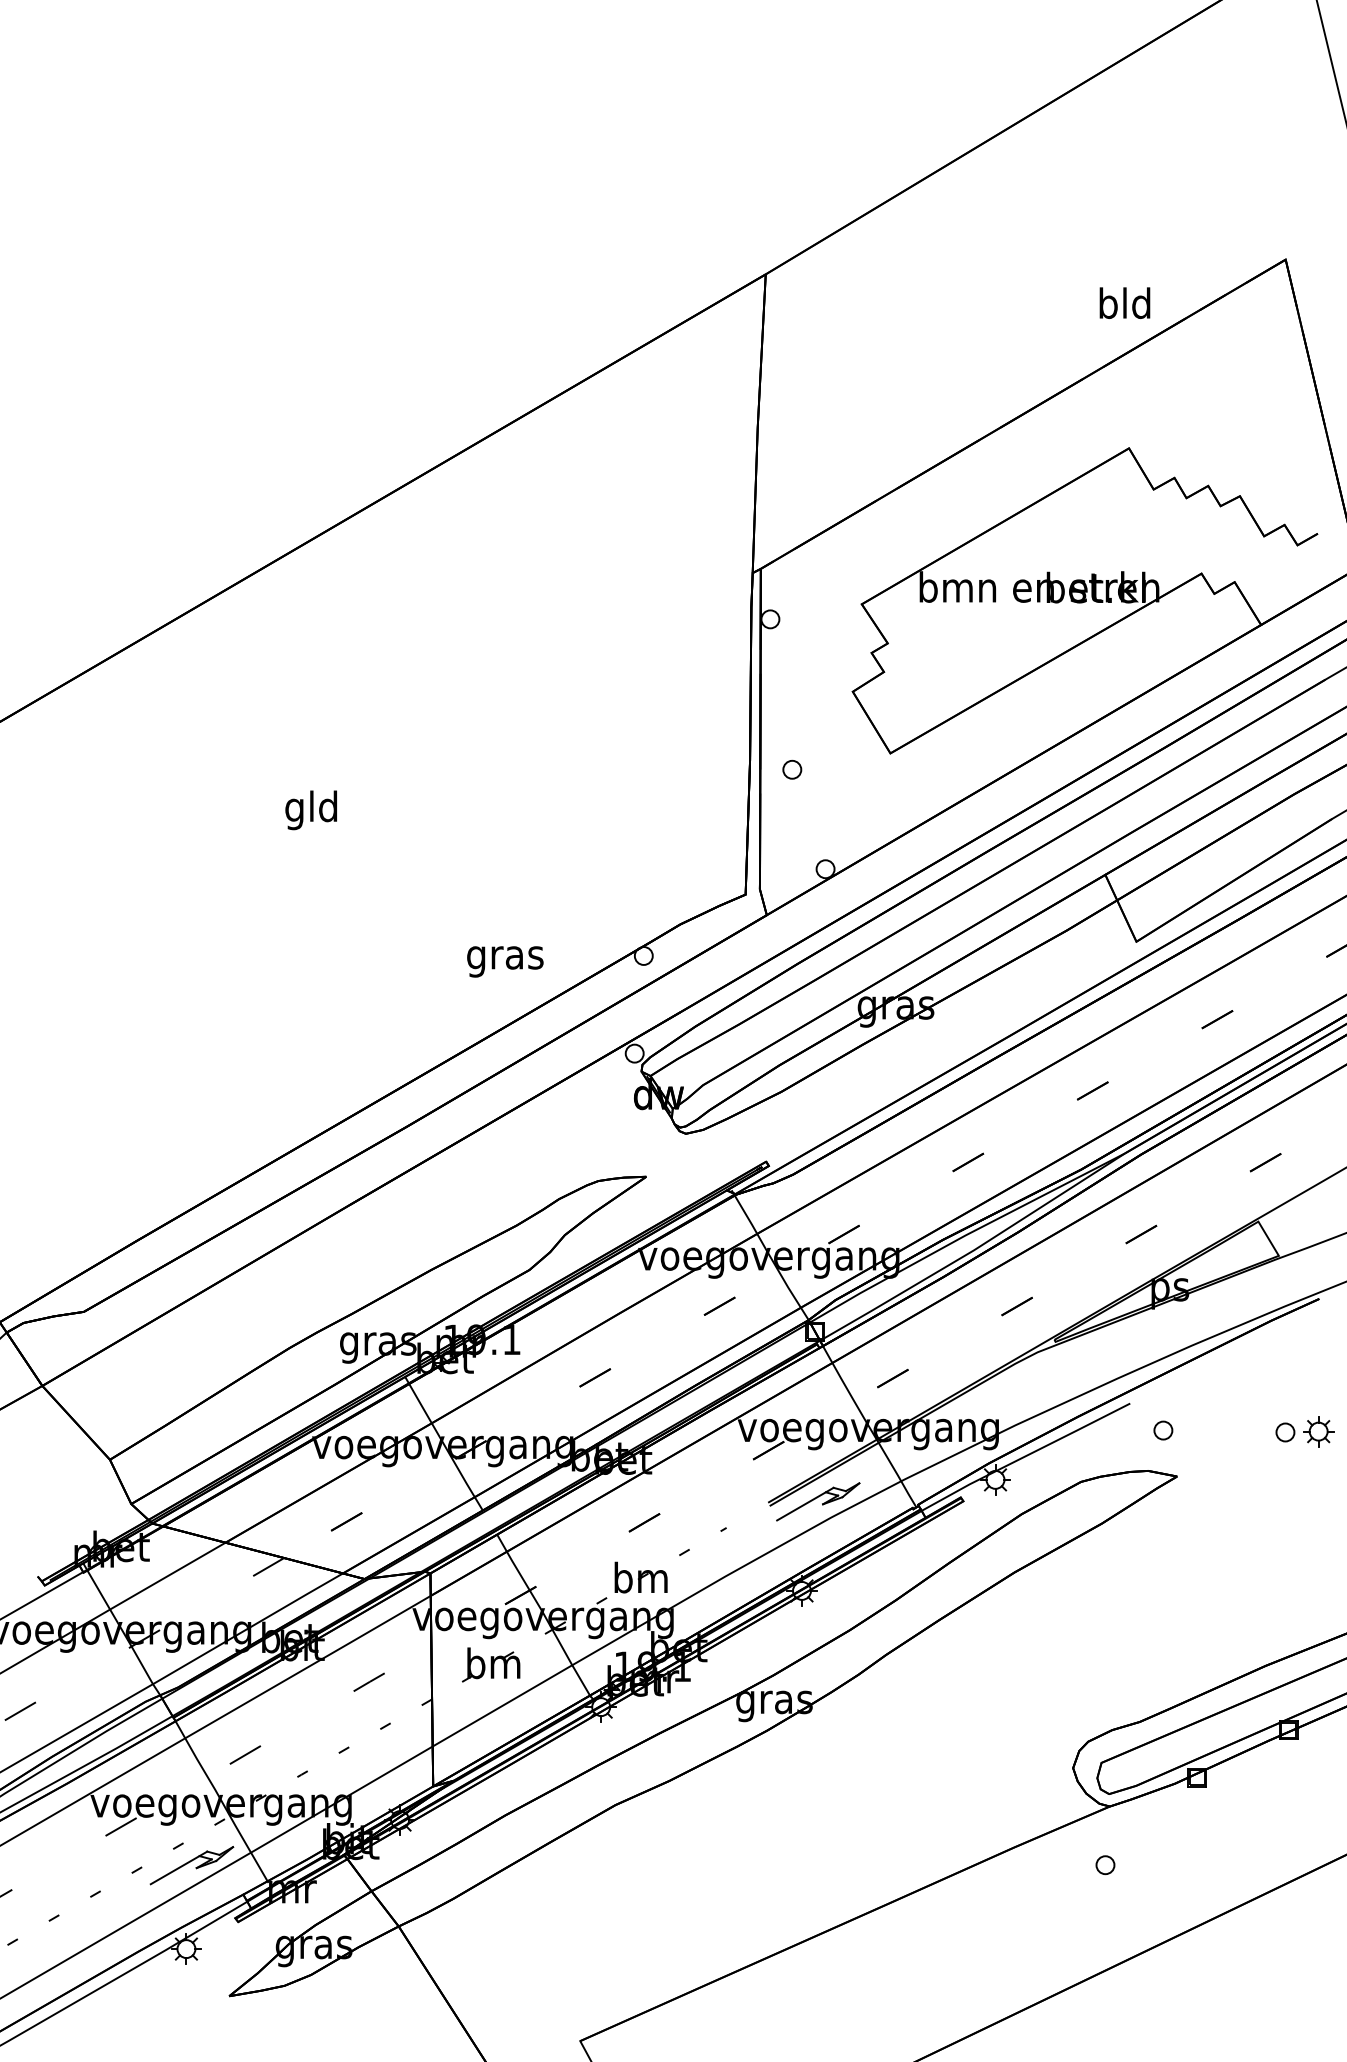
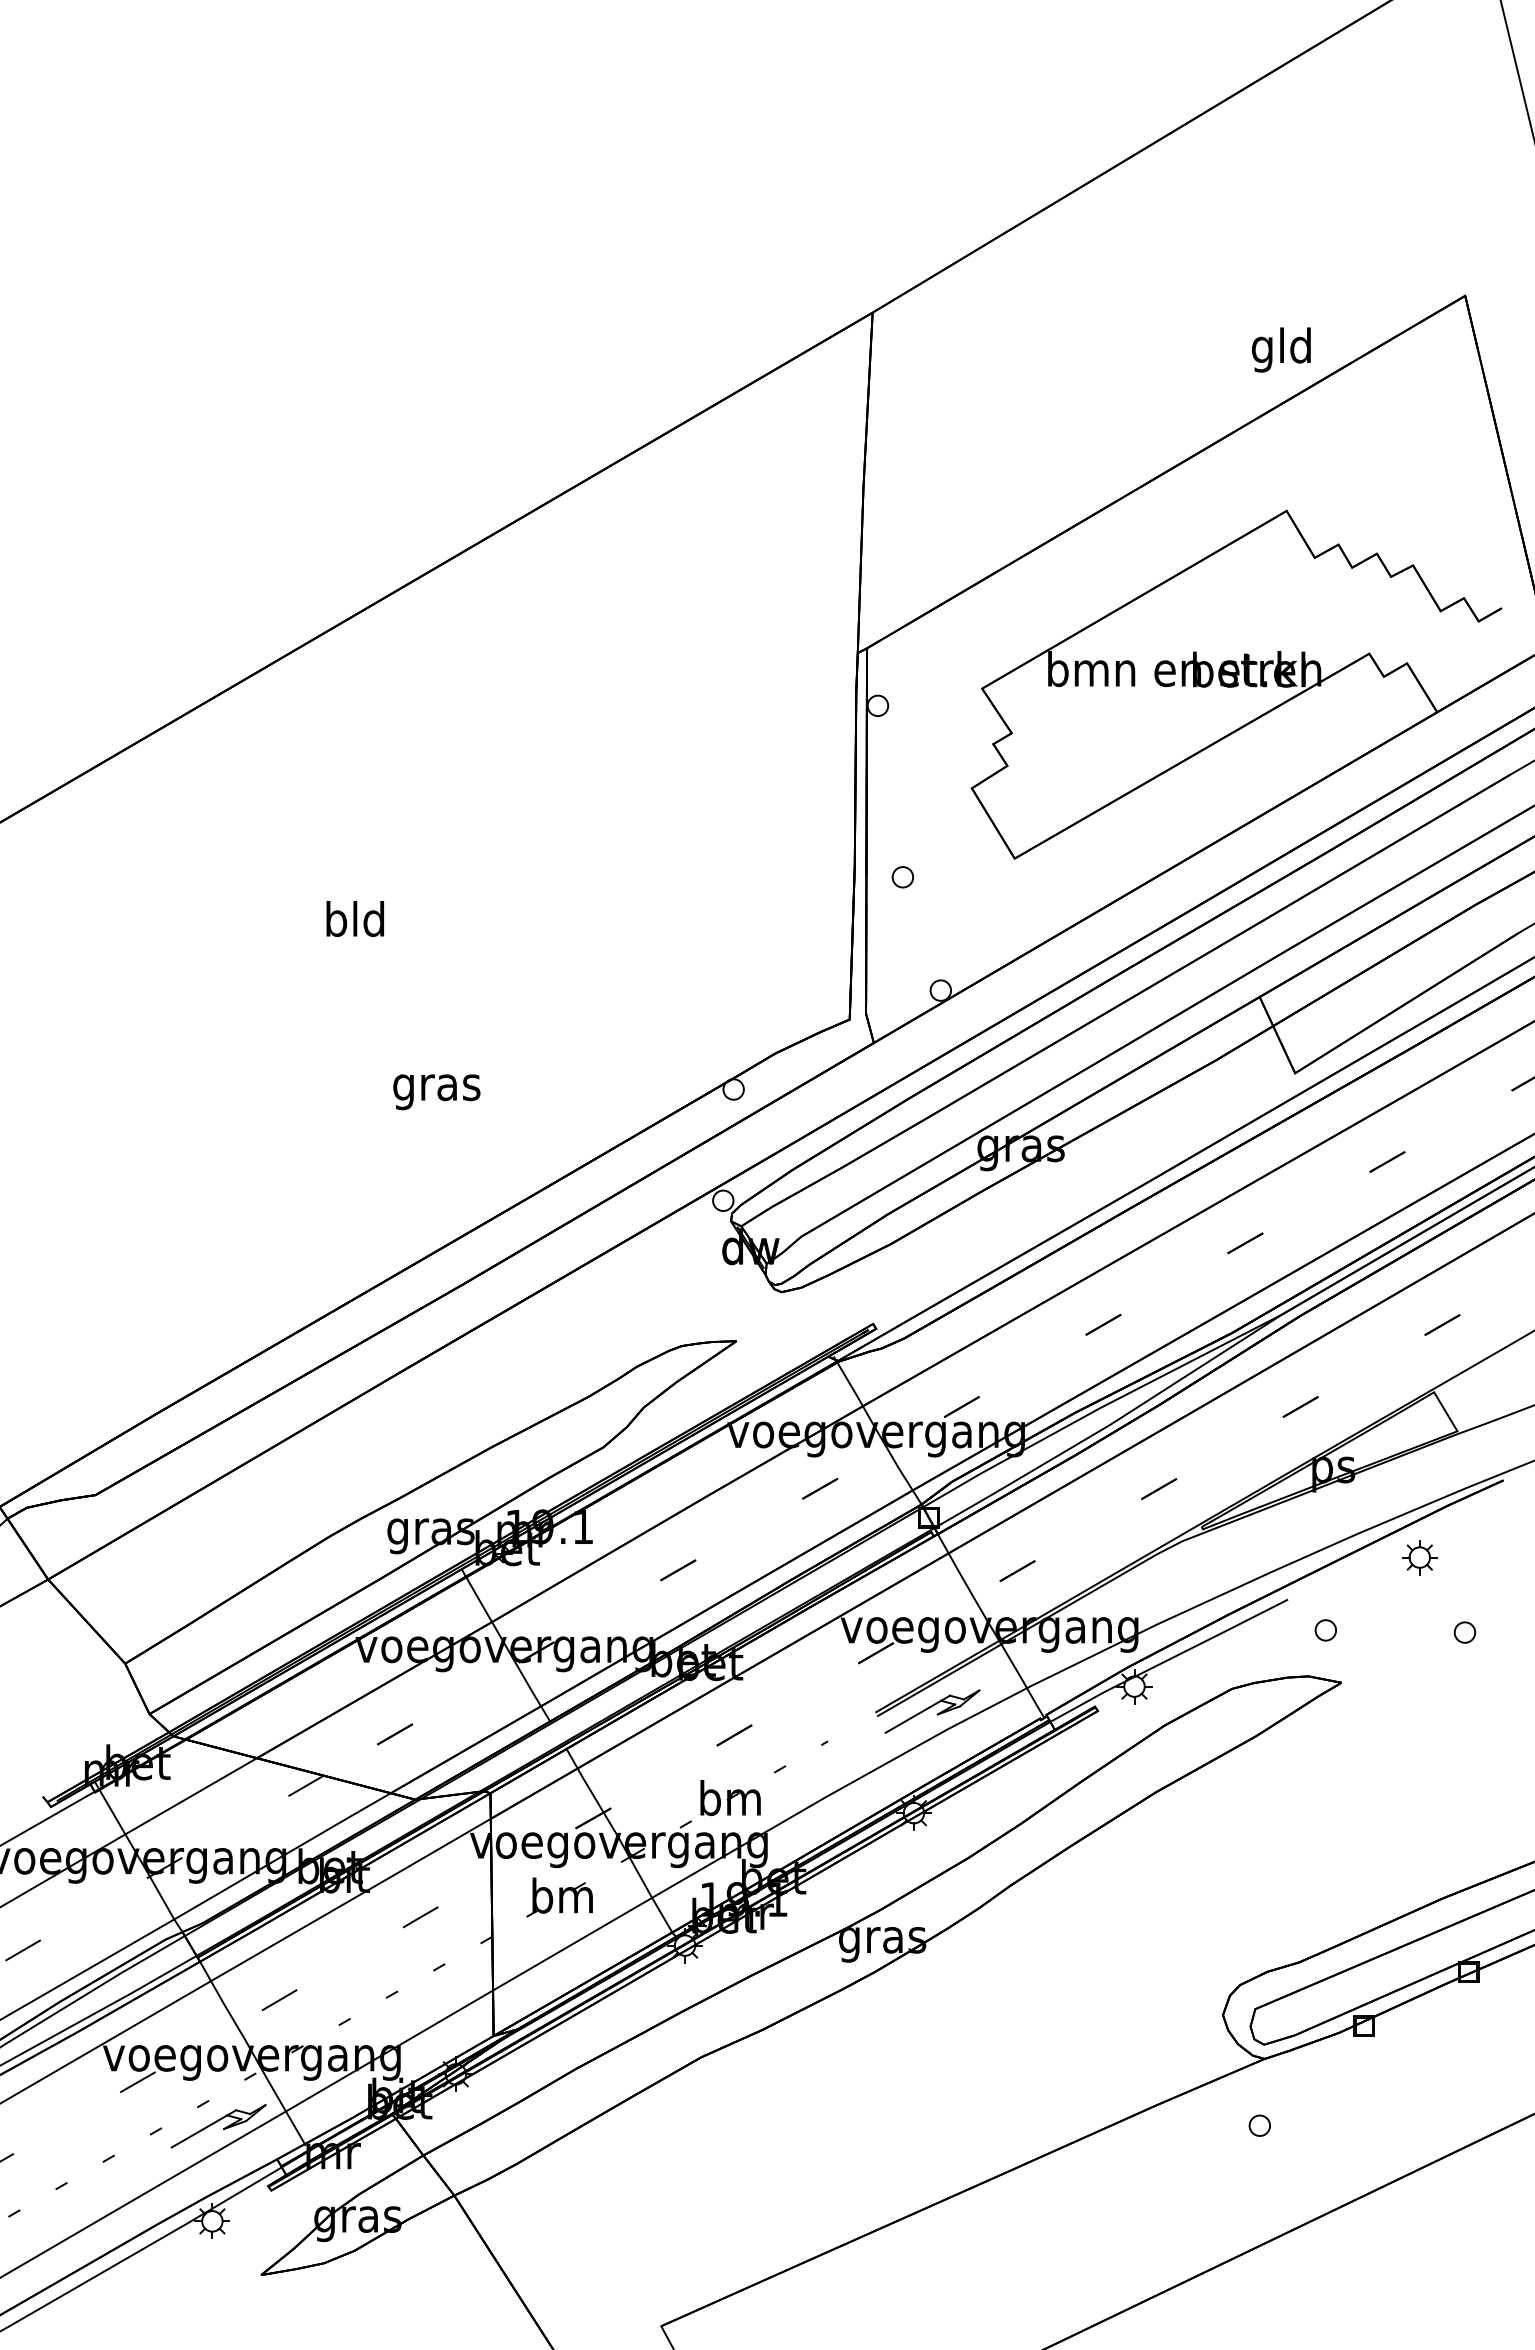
text: (1107, 306) -> (1262, 349), bld -> gld
text: (295, 810) -> (336, 923), gld -> bld
text: (505, 962) -> (436, 1092), moved
part: (1318, 1431) -> (1419, 1557), moved

